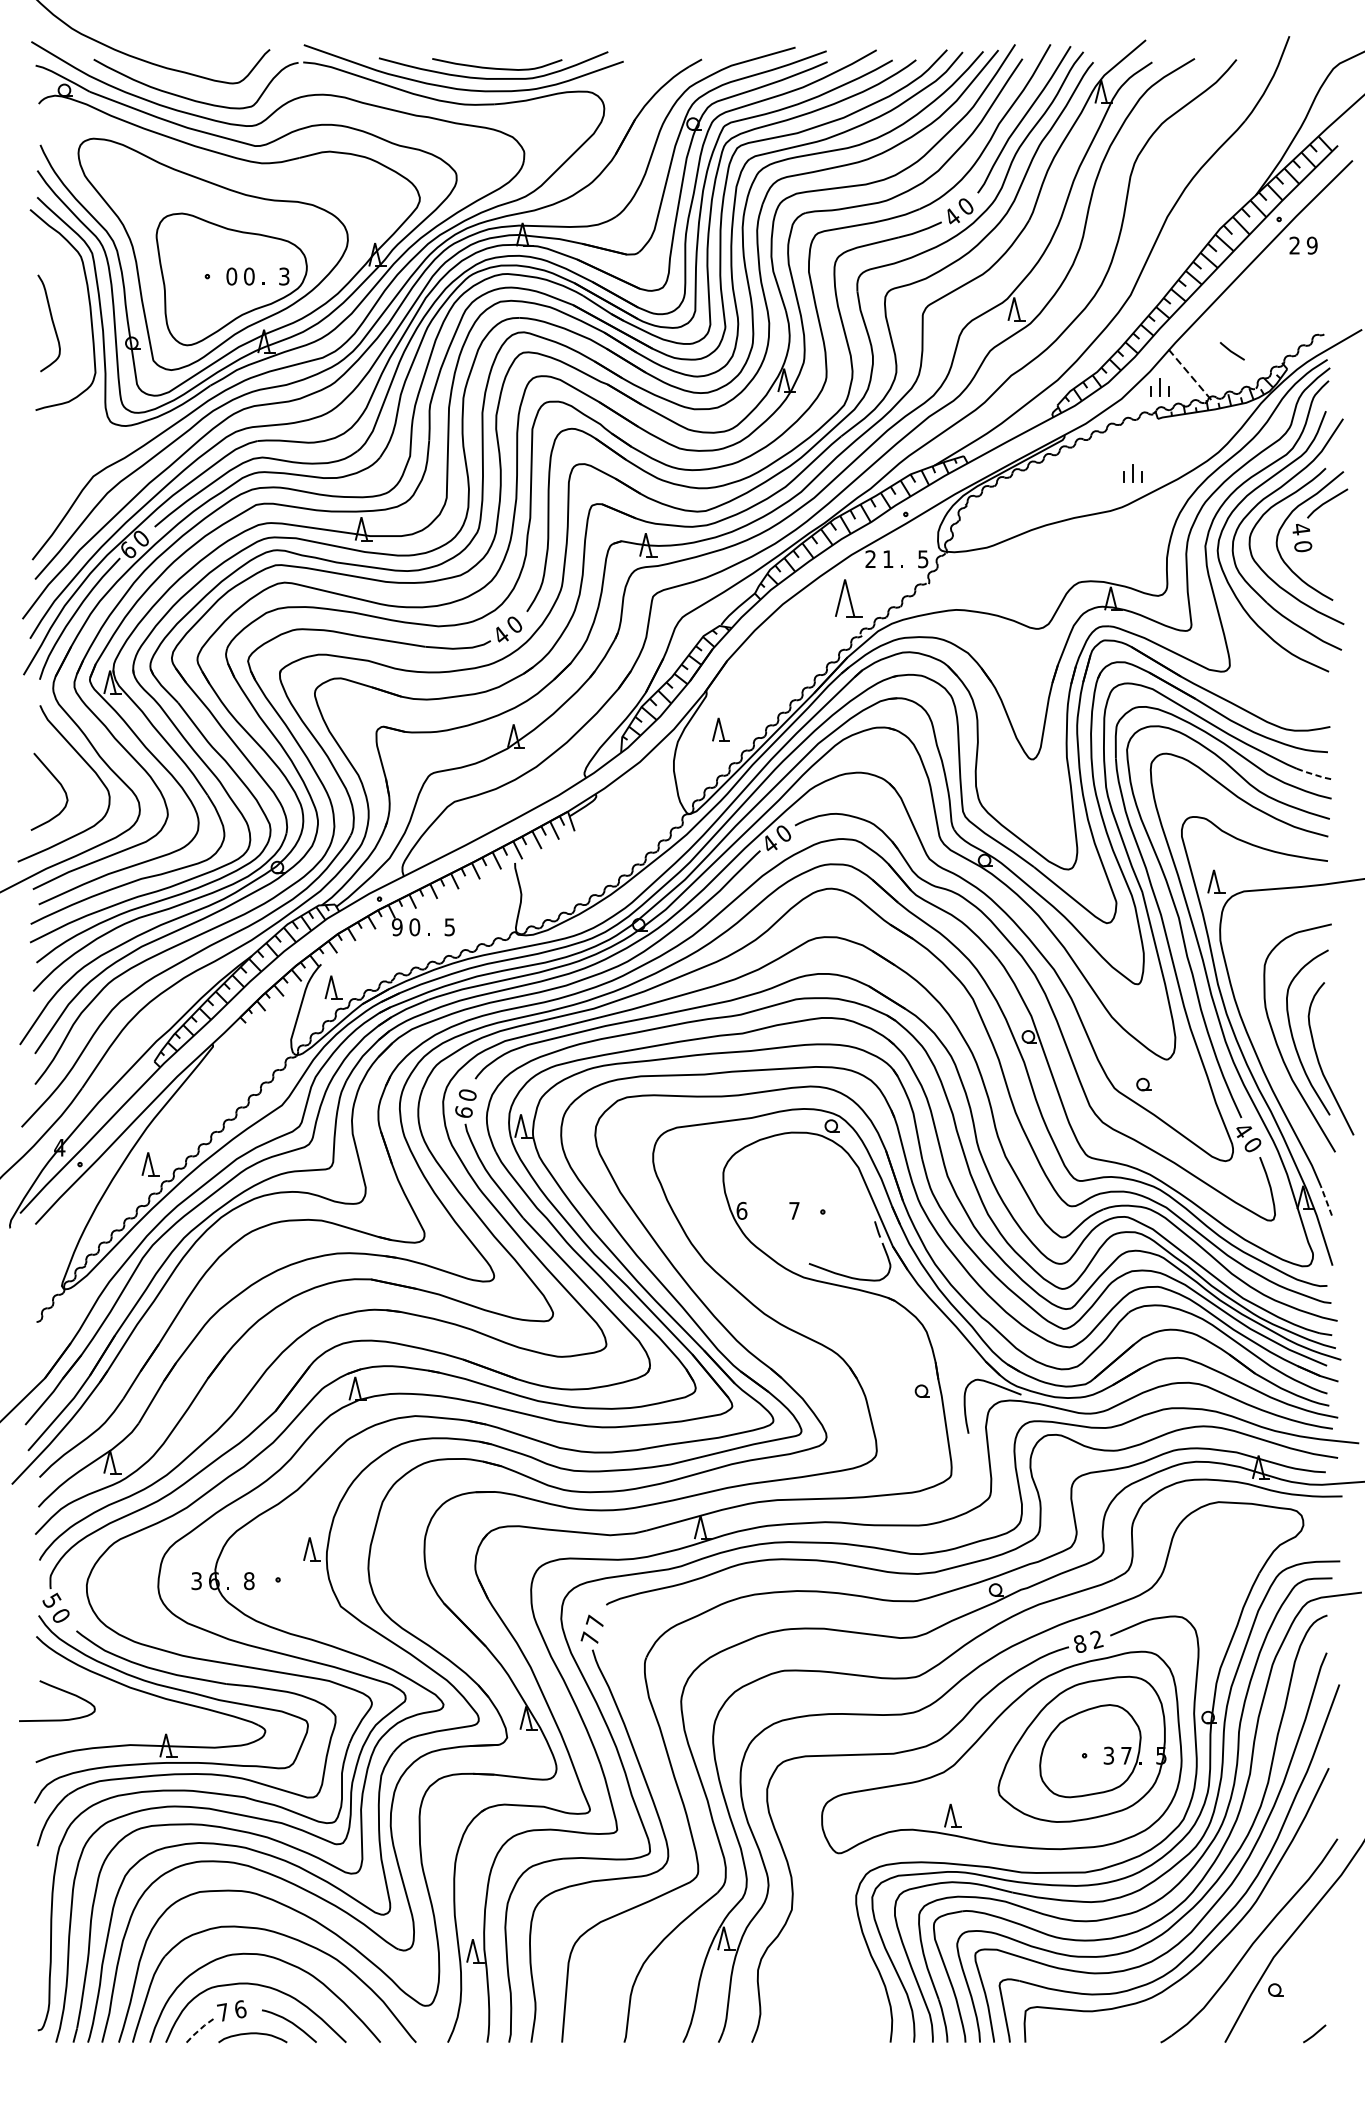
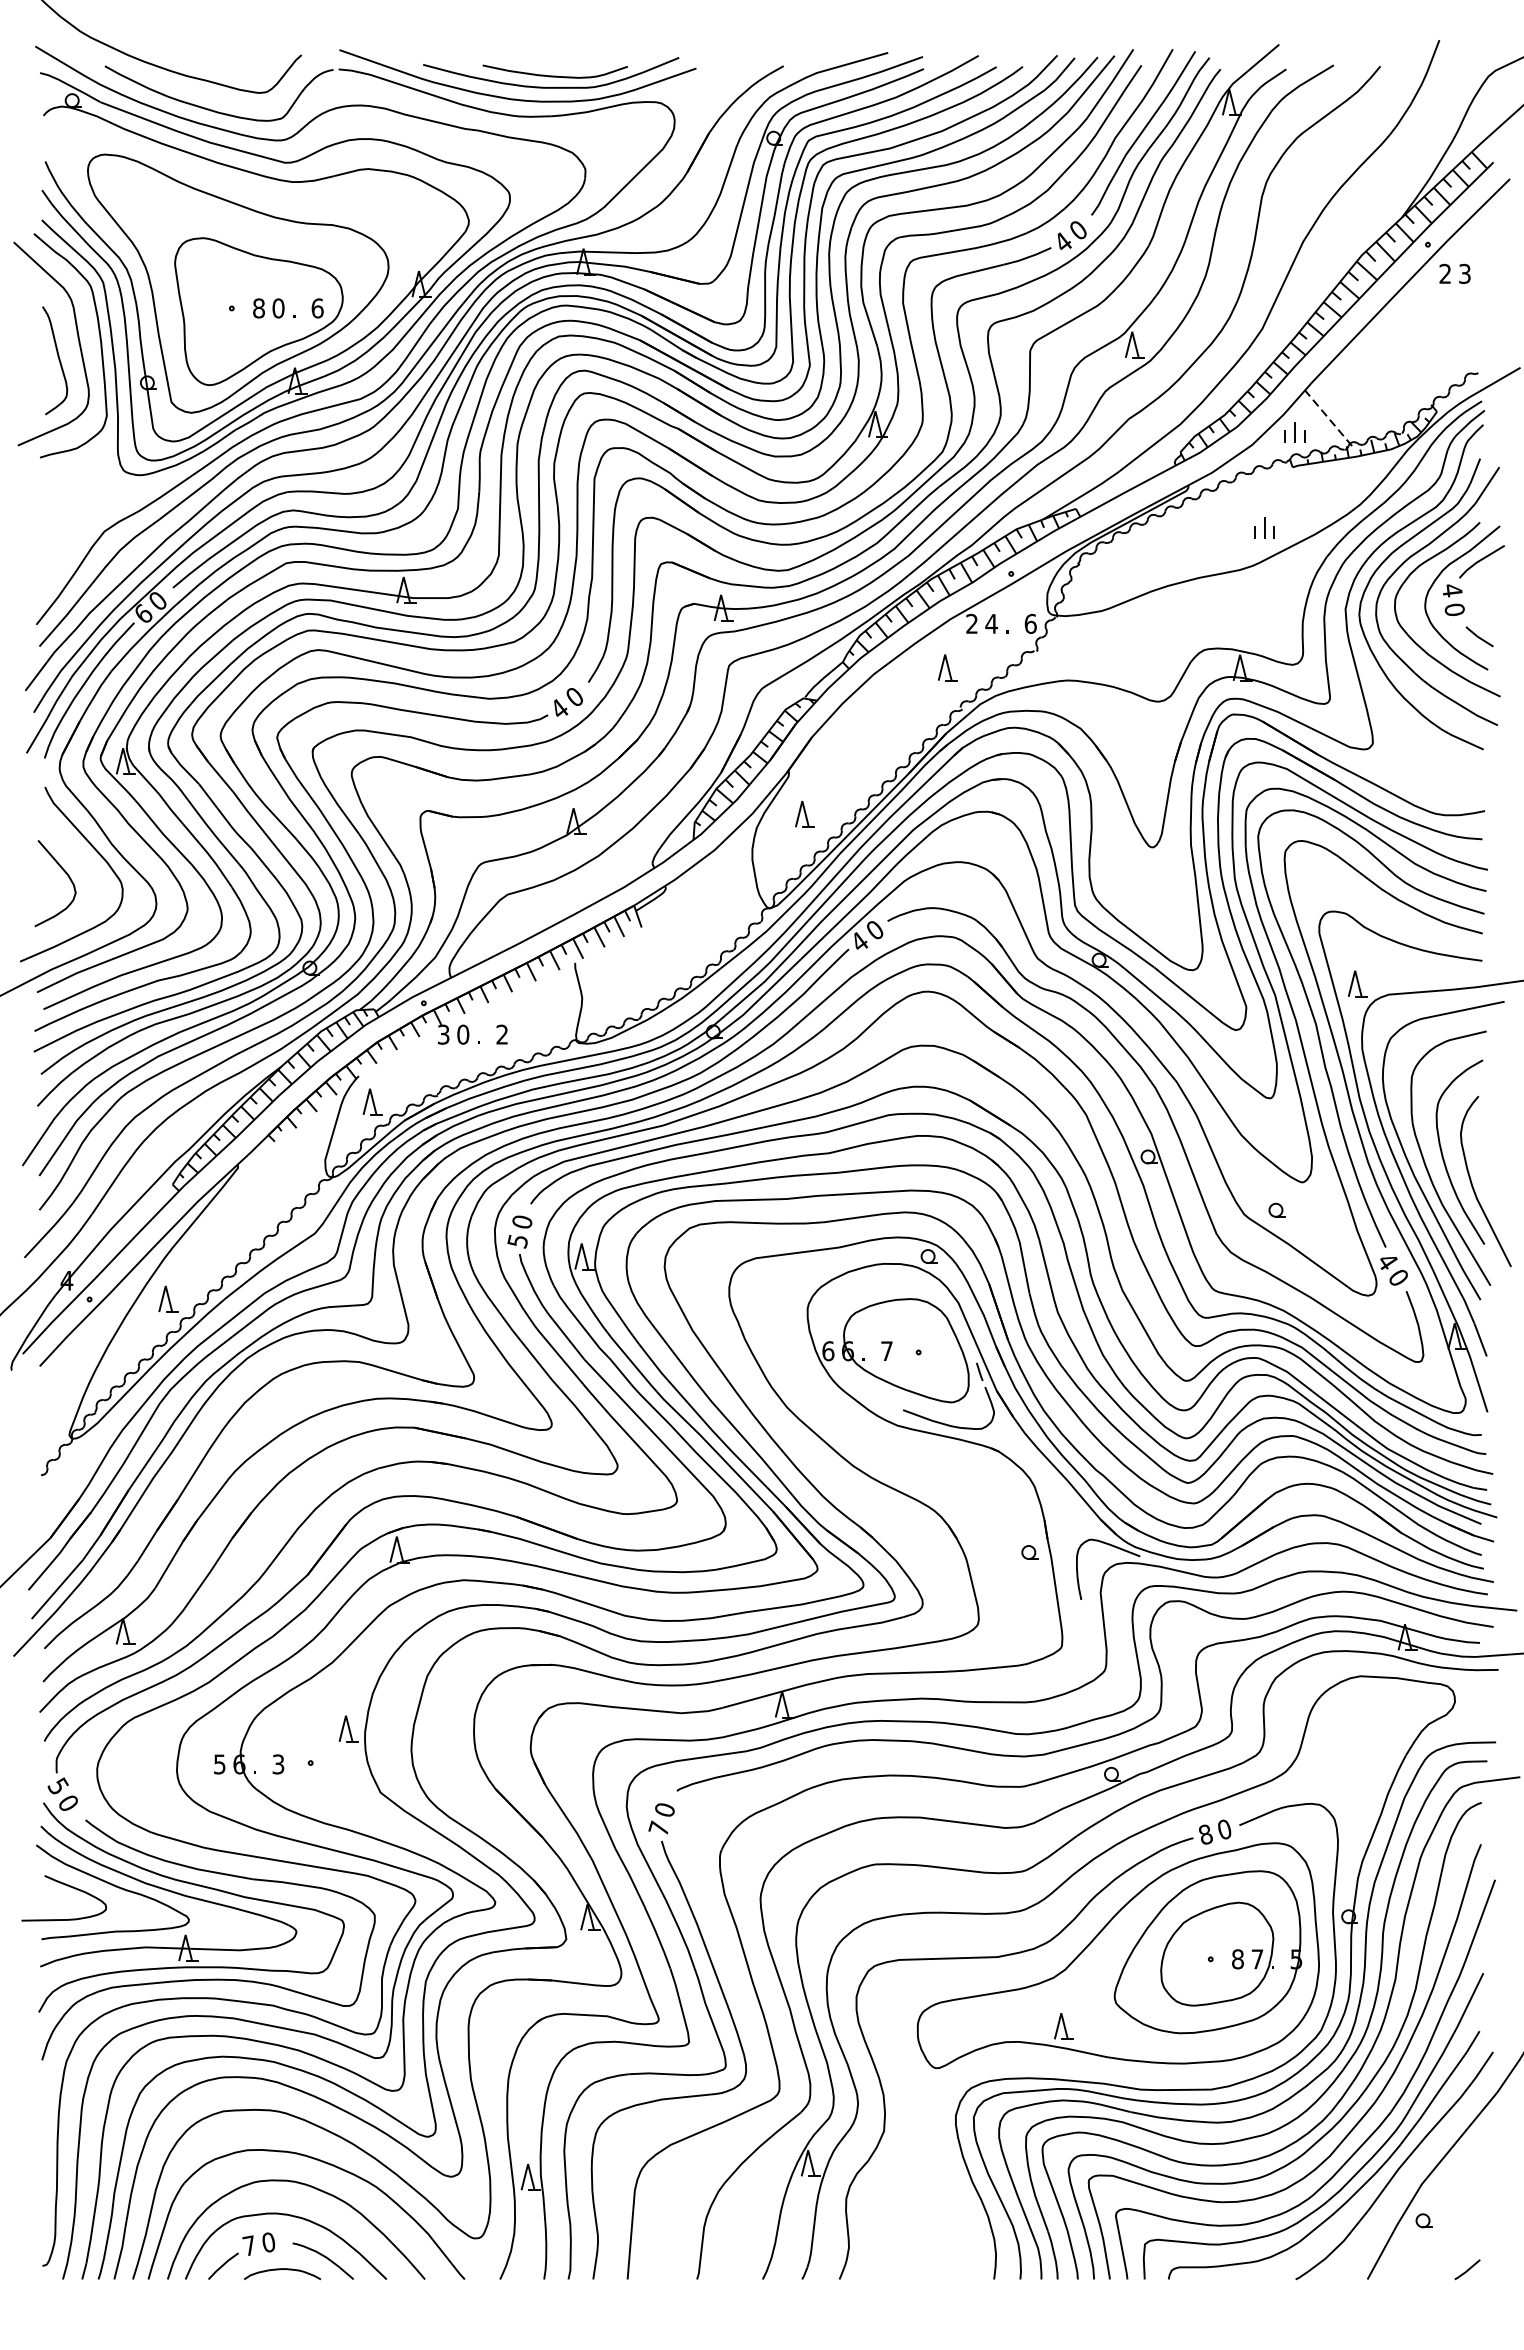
text: (1311, 245) -> (1464, 273), 9 -> 3
text: (232, 276) -> (259, 308), 0 -> 8
text: (284, 276) -> (317, 308), 3 -> 6
curve: (69, 303) -> (77, 338), added
line: (1232, 350) -> (1479, 636), moved
text: (888, 558) -> (991, 623), 1 -> 4
text: (923, 558) -> (1030, 623), 5 -> 6
part: (848, 598) -> (947, 667), size x0.62
line: (1314, 774) -> (1467, 864), dashed -> solid
text: (397, 927) -> (443, 1034), 9 -> 3
text: (449, 927) -> (501, 1034), 5 -> 2
curve: (1264, 1045) -> (1411, 1166), added
text: (463, 1112) -> (517, 1241), 6 -> 5
line: (1326, 1200) -> (1480, 1339), dashed -> solid
part: (811, 1210) -> (905, 1350), added
text: (196, 1580) -> (219, 1763), 3 -> 5
text: (249, 1581) -> (278, 1764), 8 -> 3
text: (595, 1620) -> (664, 1808), 7 -> 0
text: (1096, 1639) -> (1224, 1829), 2 -> 0
curve: (103, 1691) -> (115, 1887), added
text: (1108, 1755) -> (1237, 1959), 3 -> 8
part: (1214, 1963) -> (1355, 2191), added
text: (240, 2009) -> (268, 2242), 6 -> 0
line: (199, 2030) -> (222, 2265), dashed -> solid

